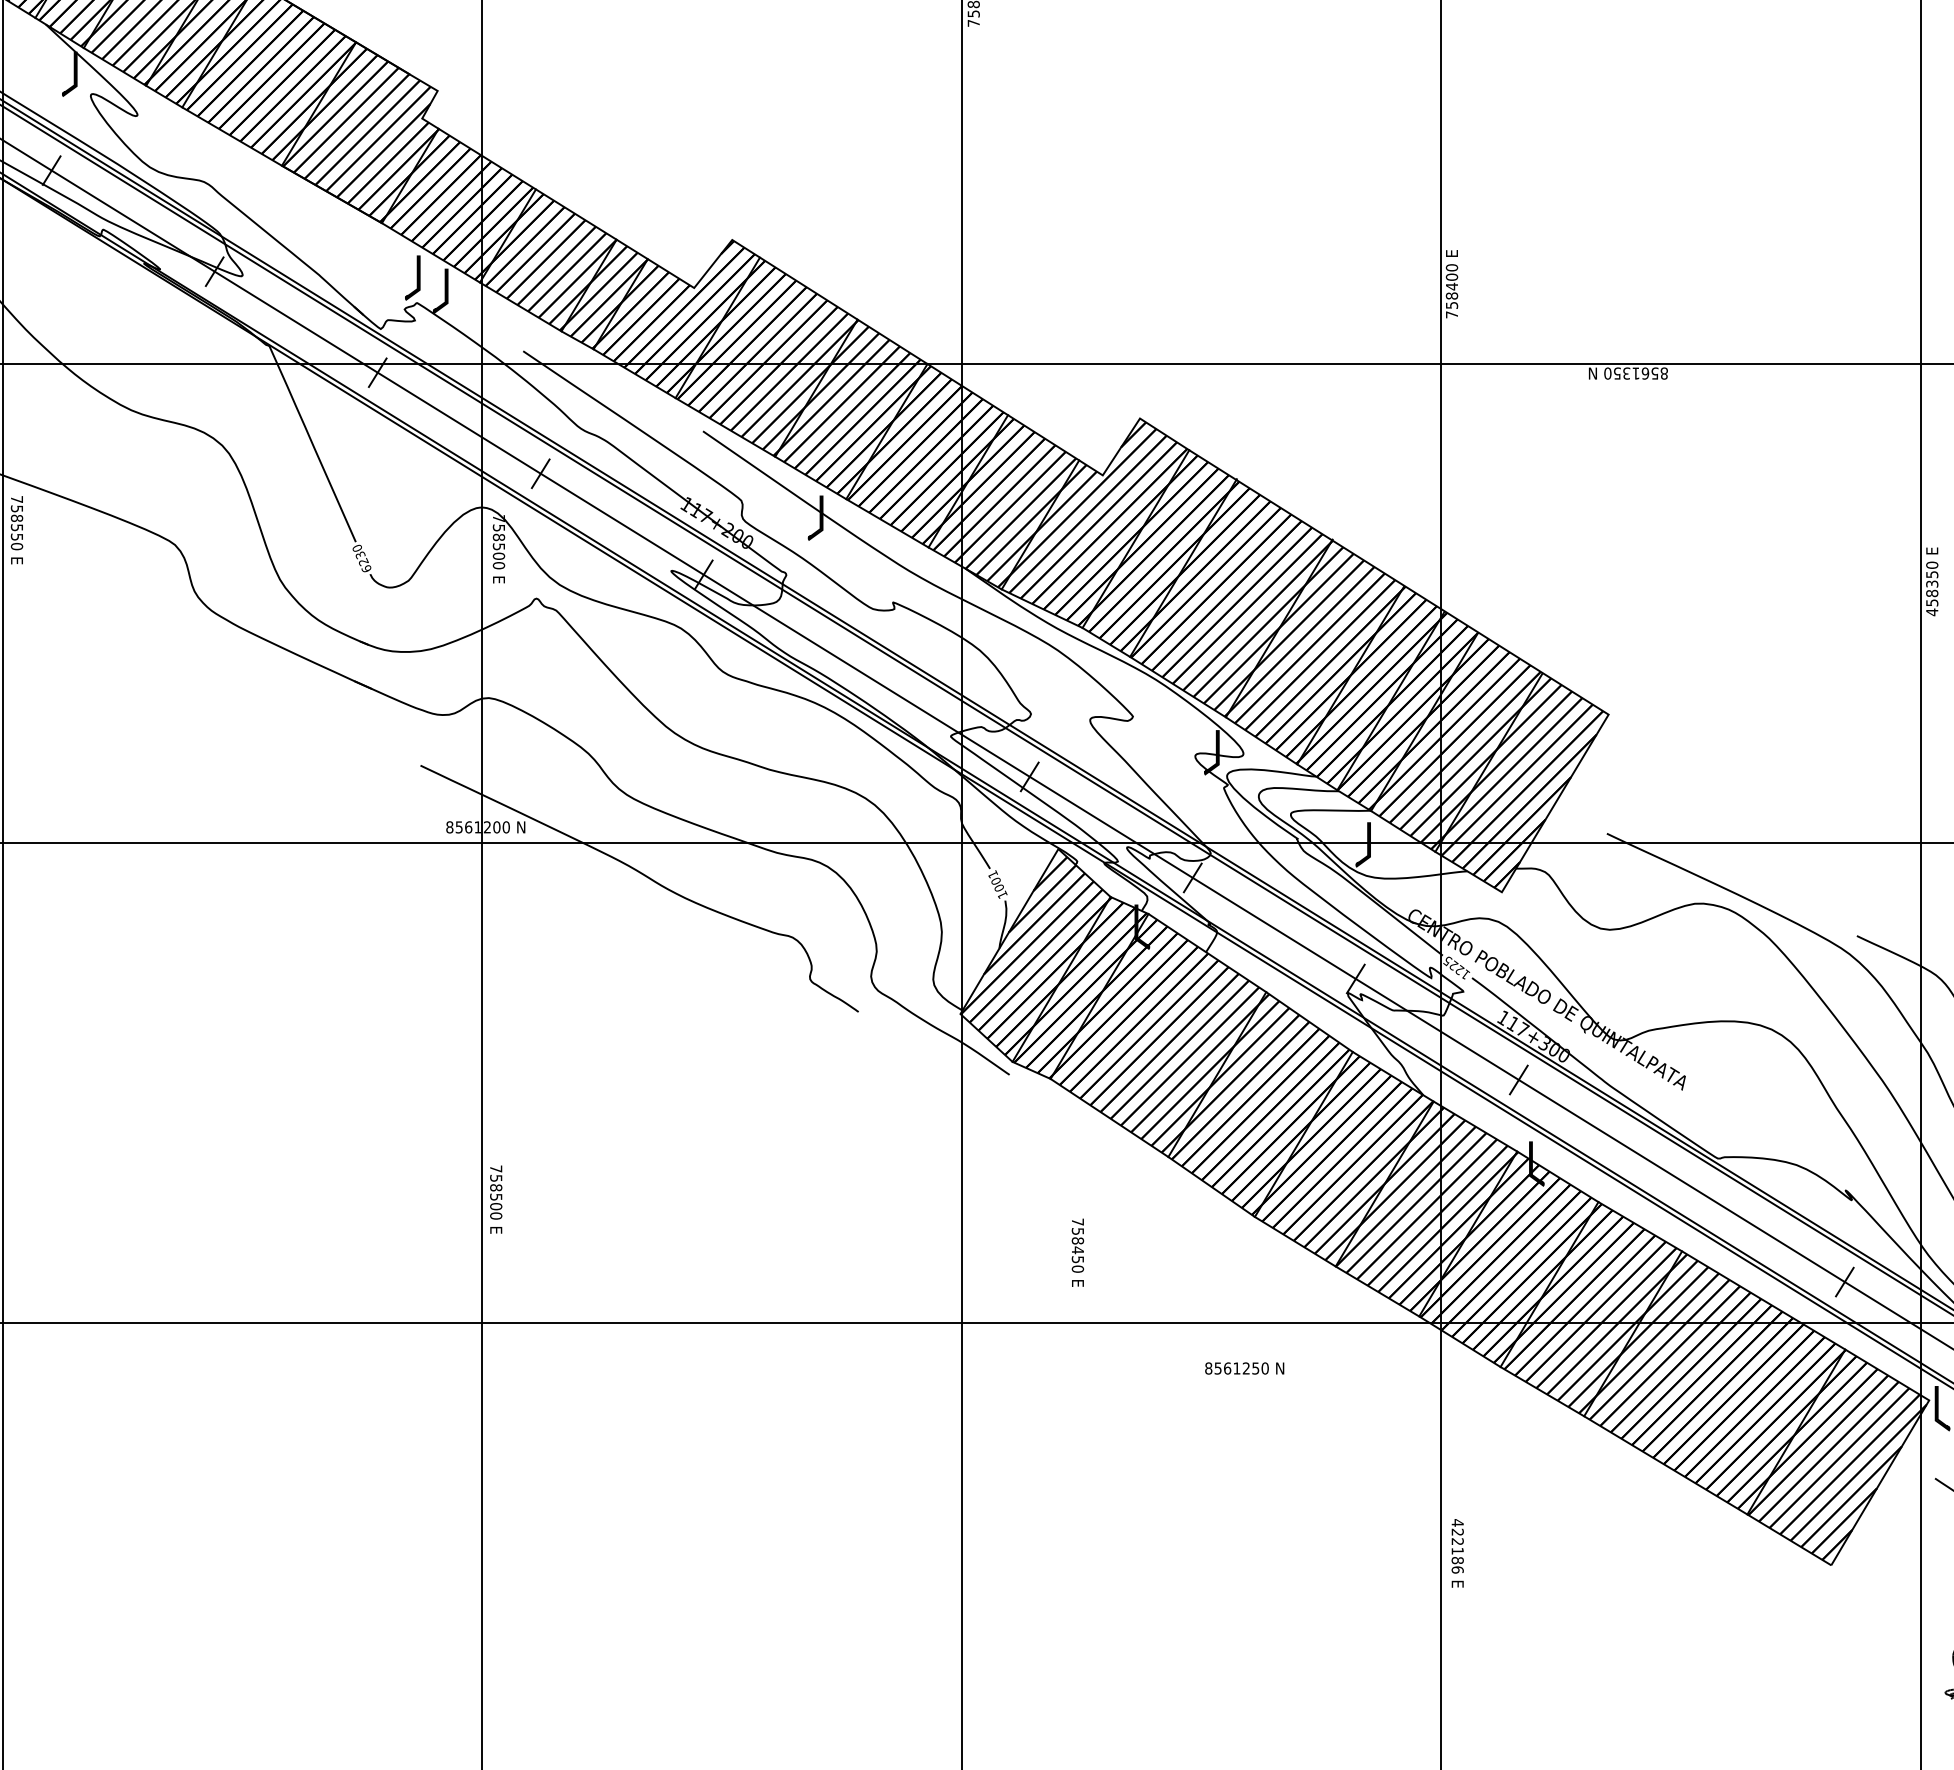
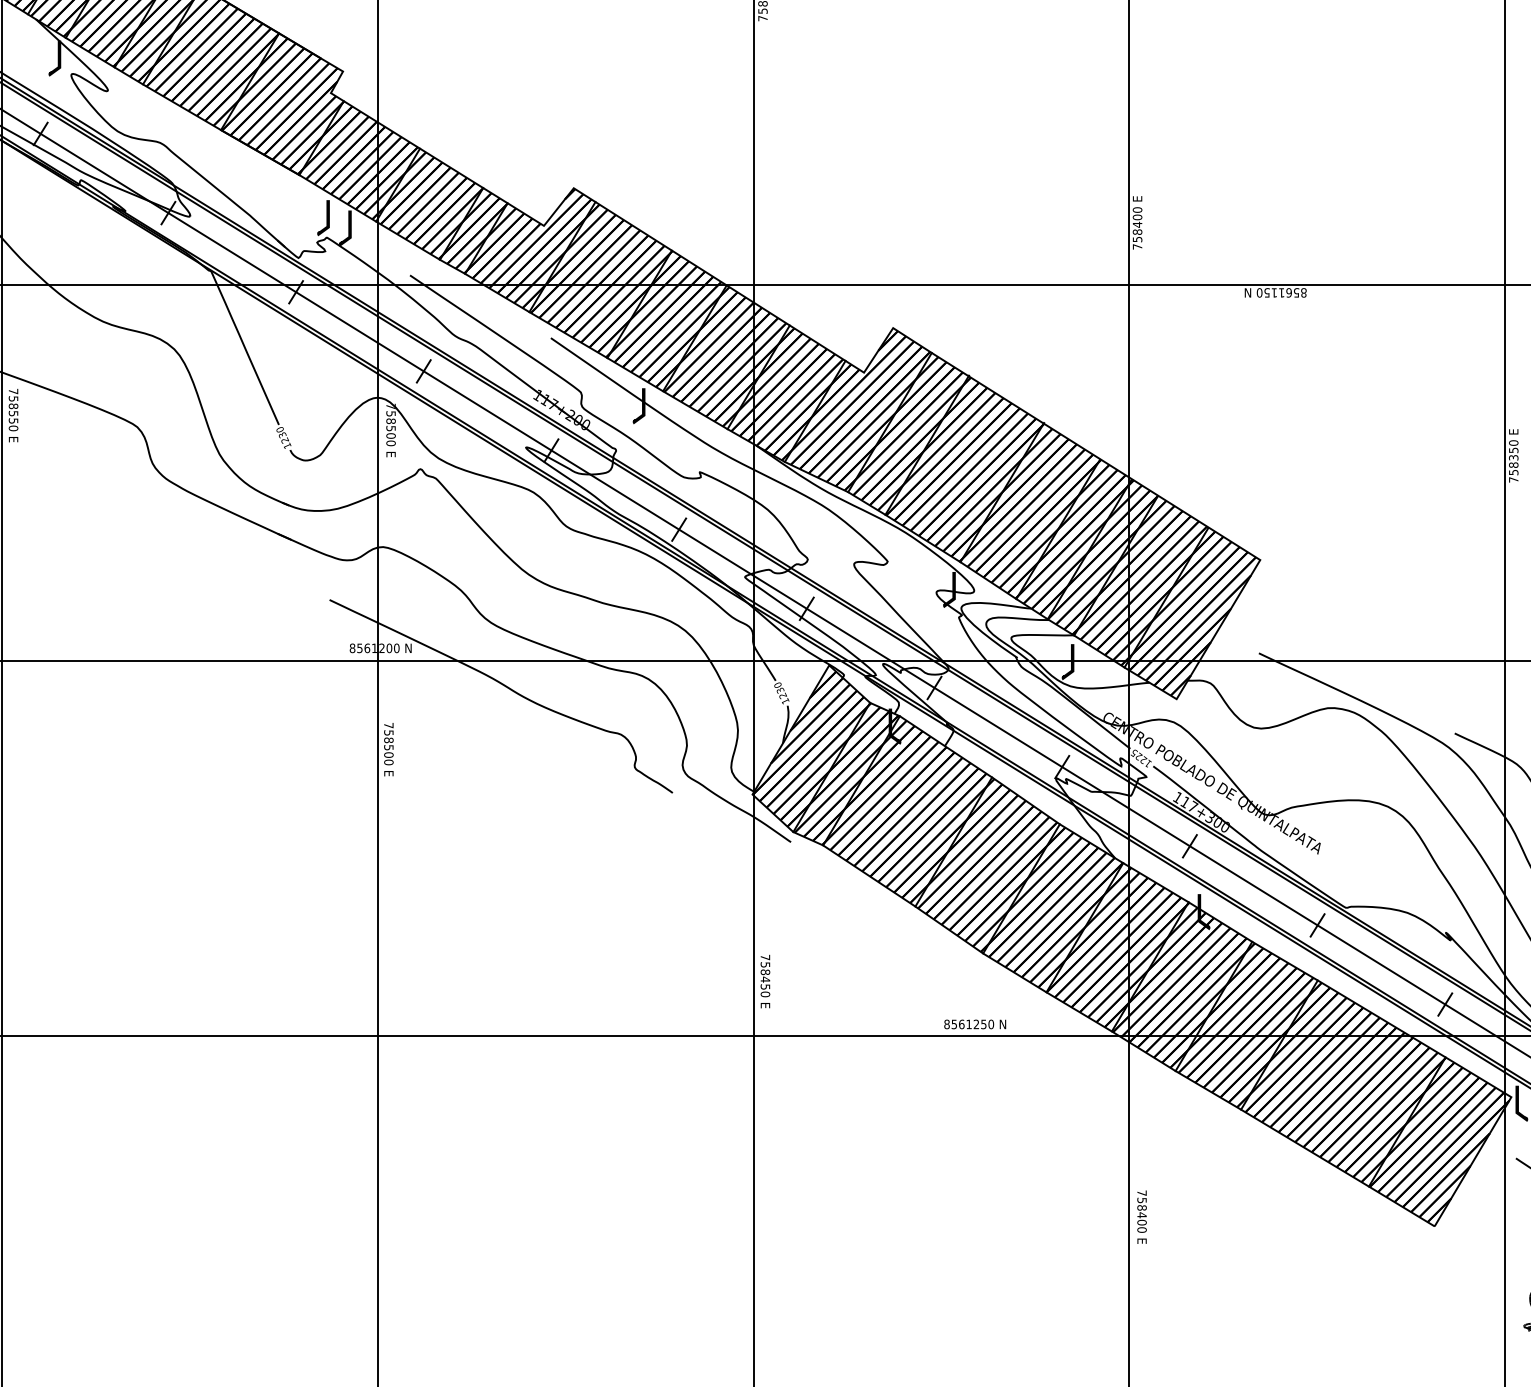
text: (1626, 373) -> (1274, 292), 8561350 -> 8561150
text: (366, 568) -> (287, 445), 6230 -> 1230
text: (1932, 612) -> (1513, 480), 458350 -> 758350
line: (866, 675) -> (678, 529), added
text: (996, 881) -> (780, 690), 1001 -> 1230
line: (1681, 1180) -> (1317, 924), added
text: (496, 1199) -> (389, 749), moved
text: (1077, 1252) -> (765, 981), moved
text: (1244, 1368) -> (975, 1024), moved
text: (1457, 1546) -> (1141, 1211), 422186 -> 758400

